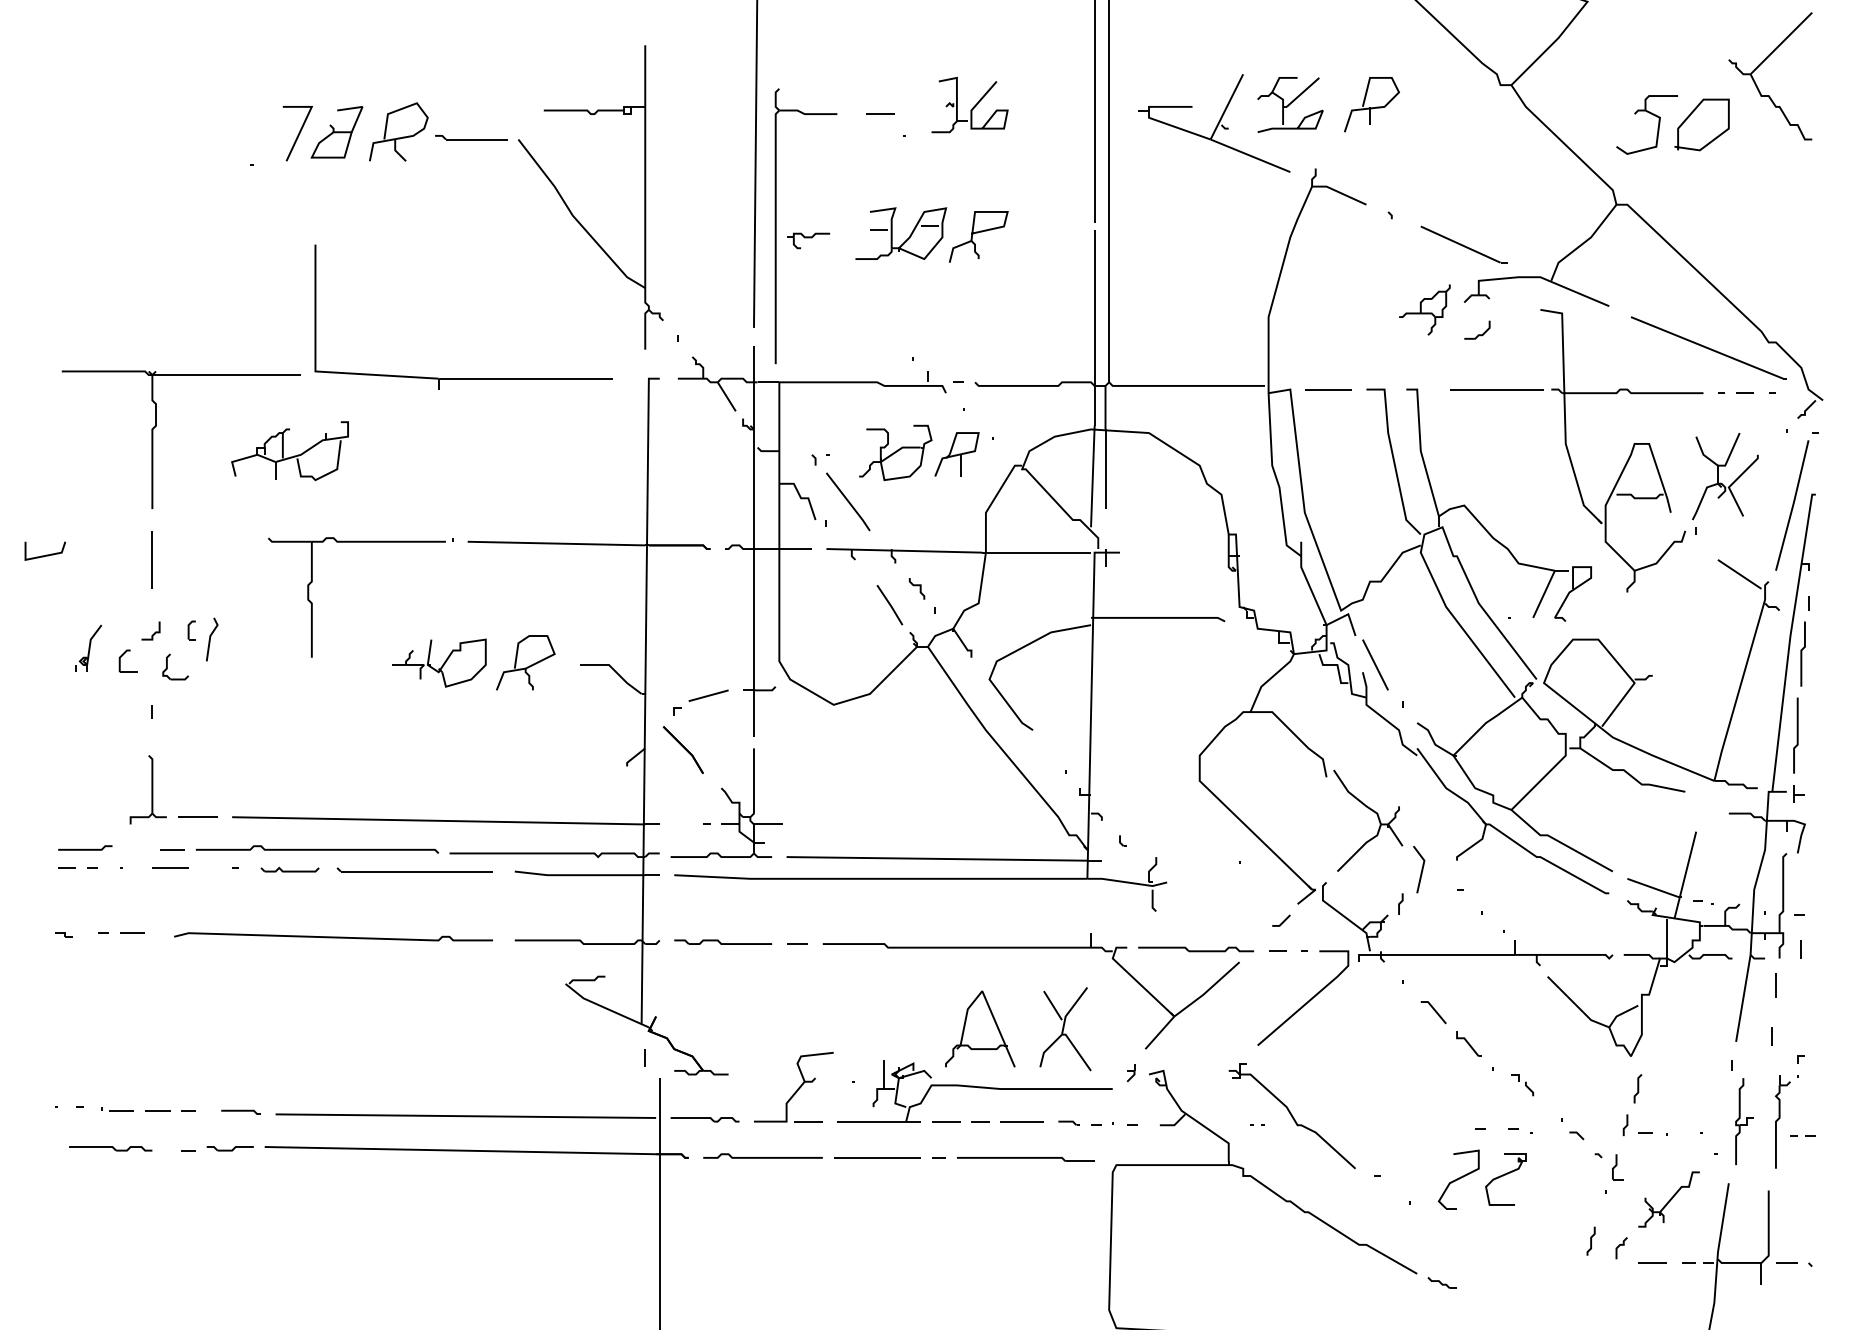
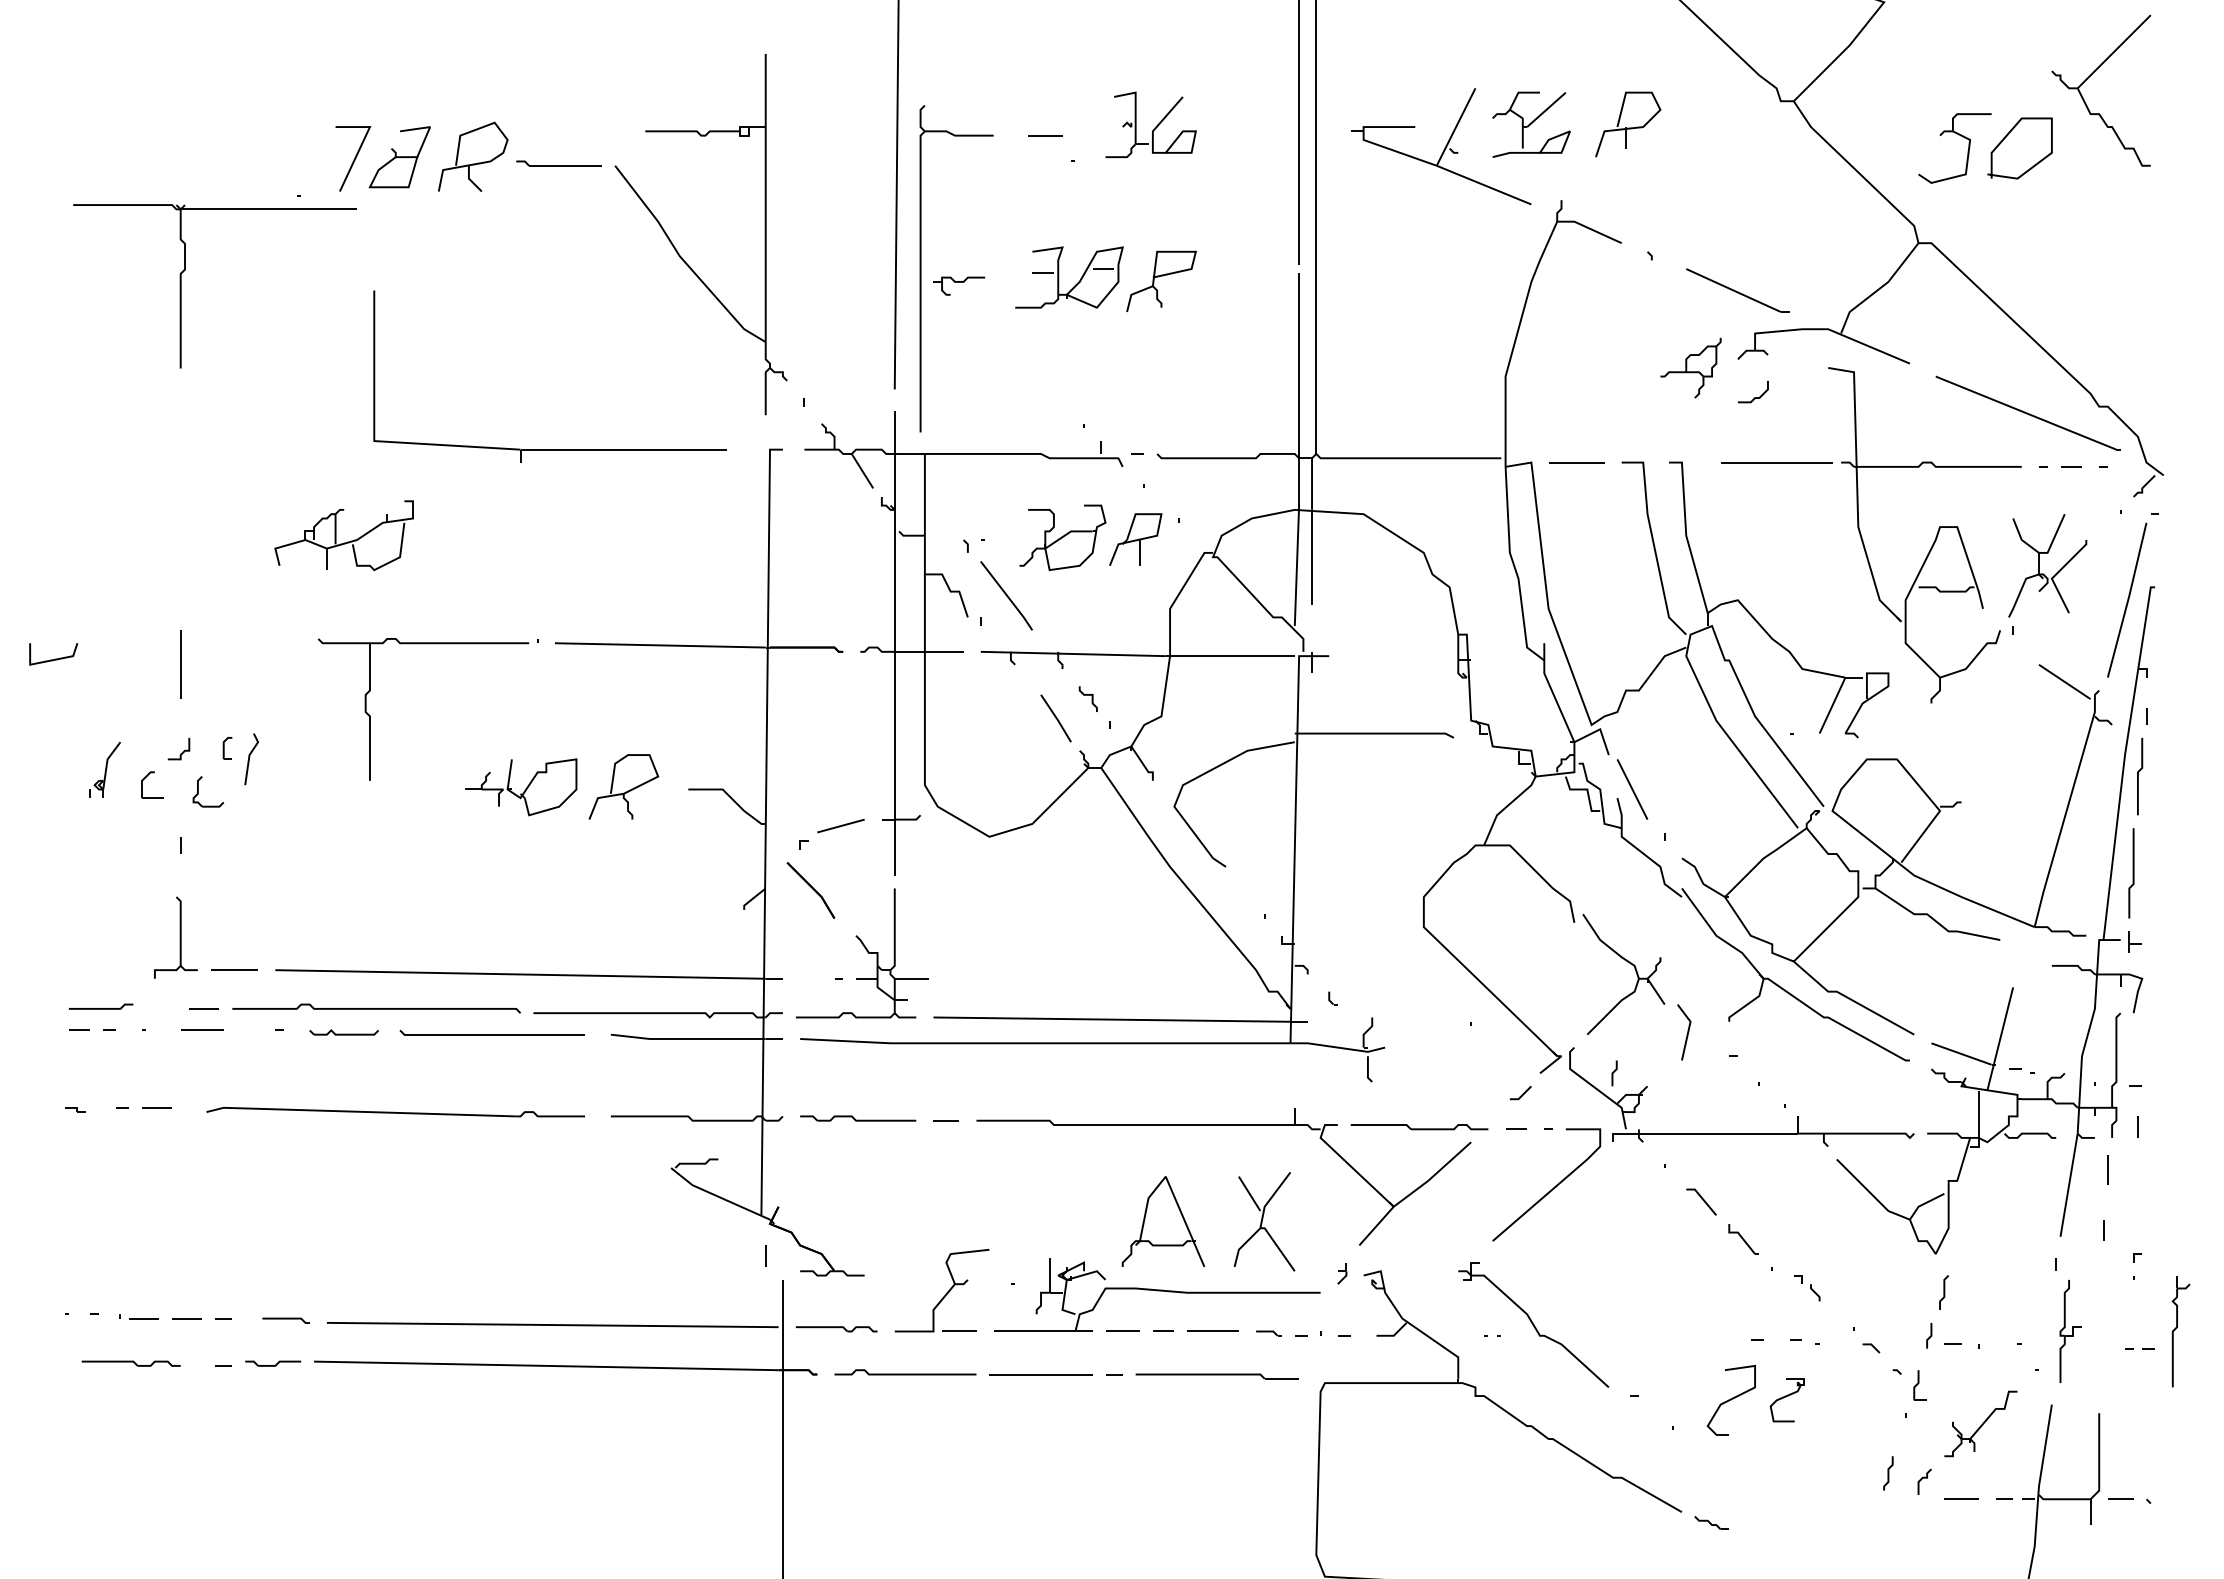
part: (153, 440) -> (181, 286), moved
line: (1400, 903) -> (1614, 1072), moved
part: (1782, 1121) -> (2180, 1331), moved
part: (1505, 1179) -> (1786, 1400), size x0.7

